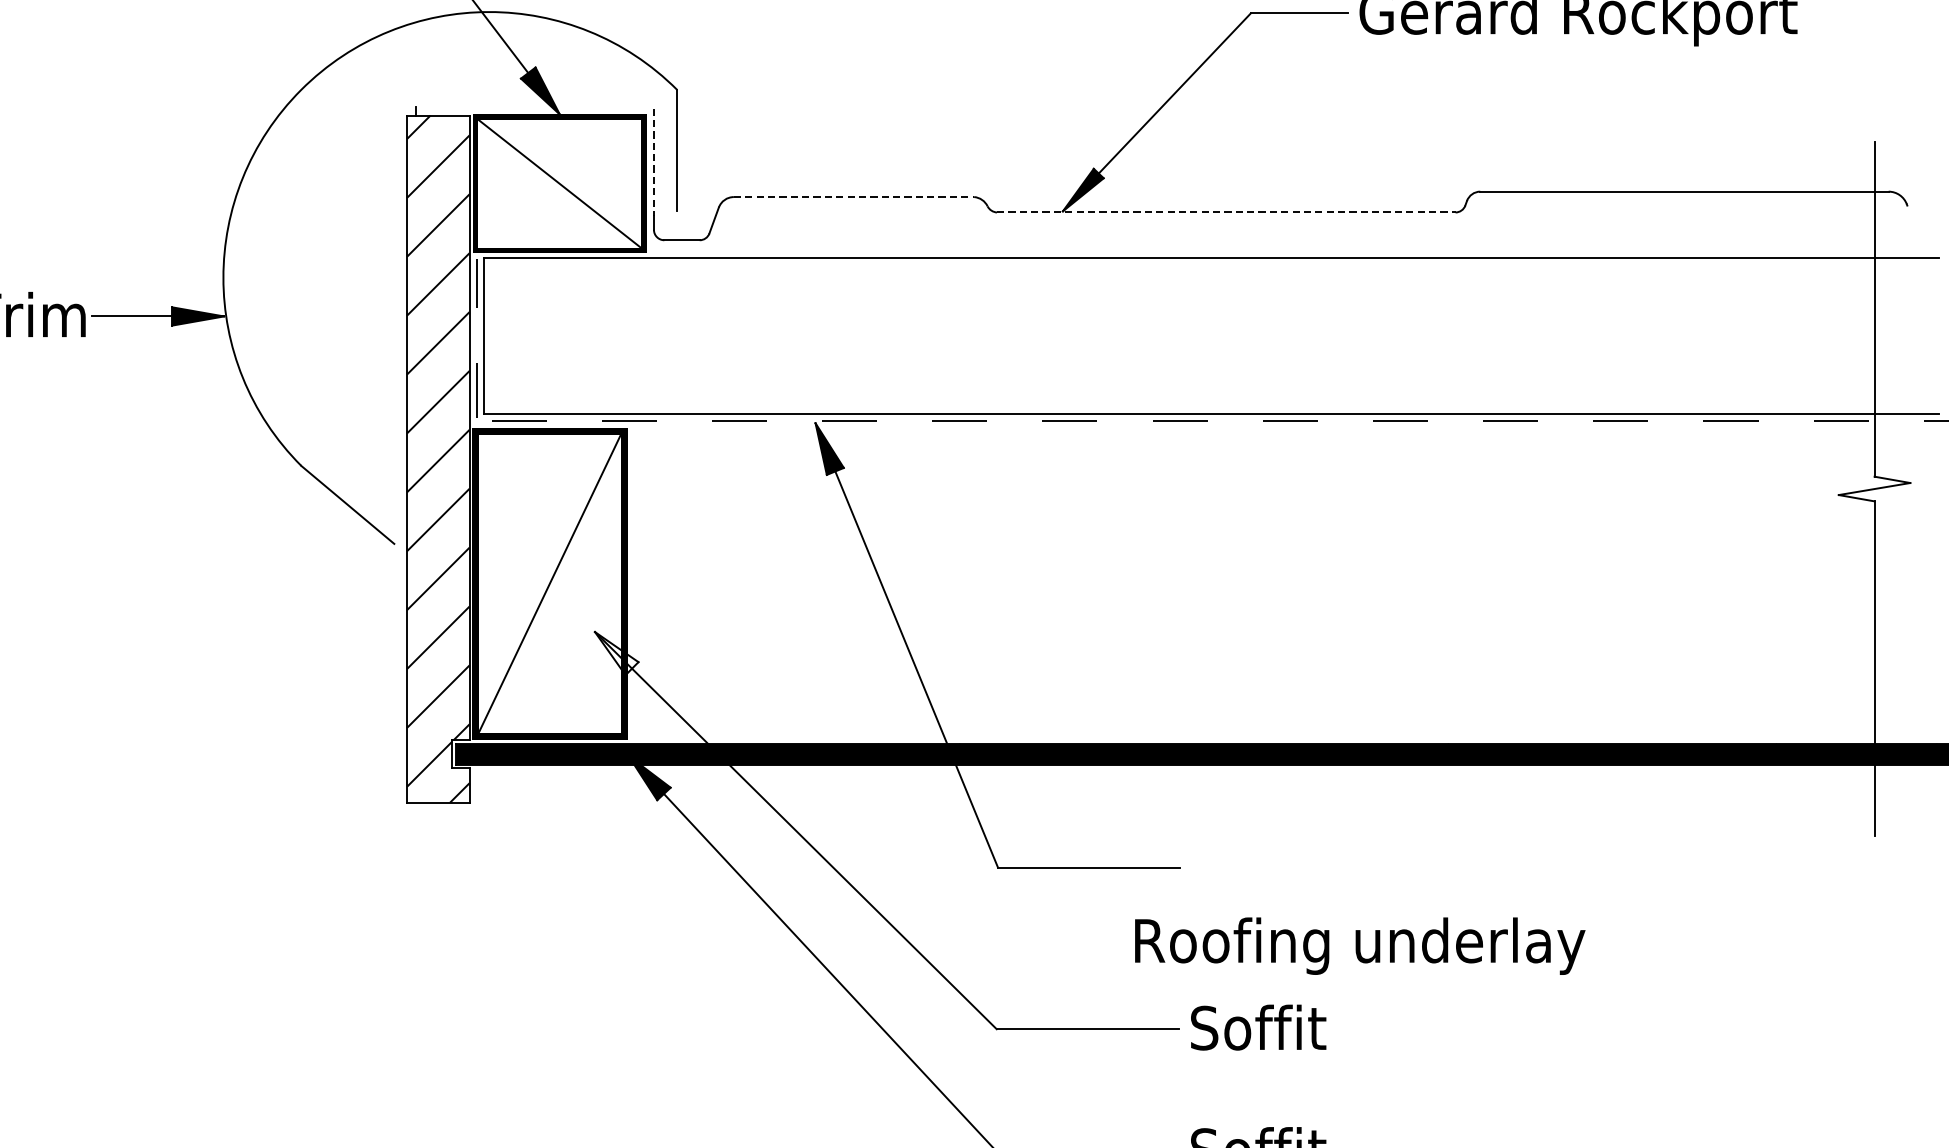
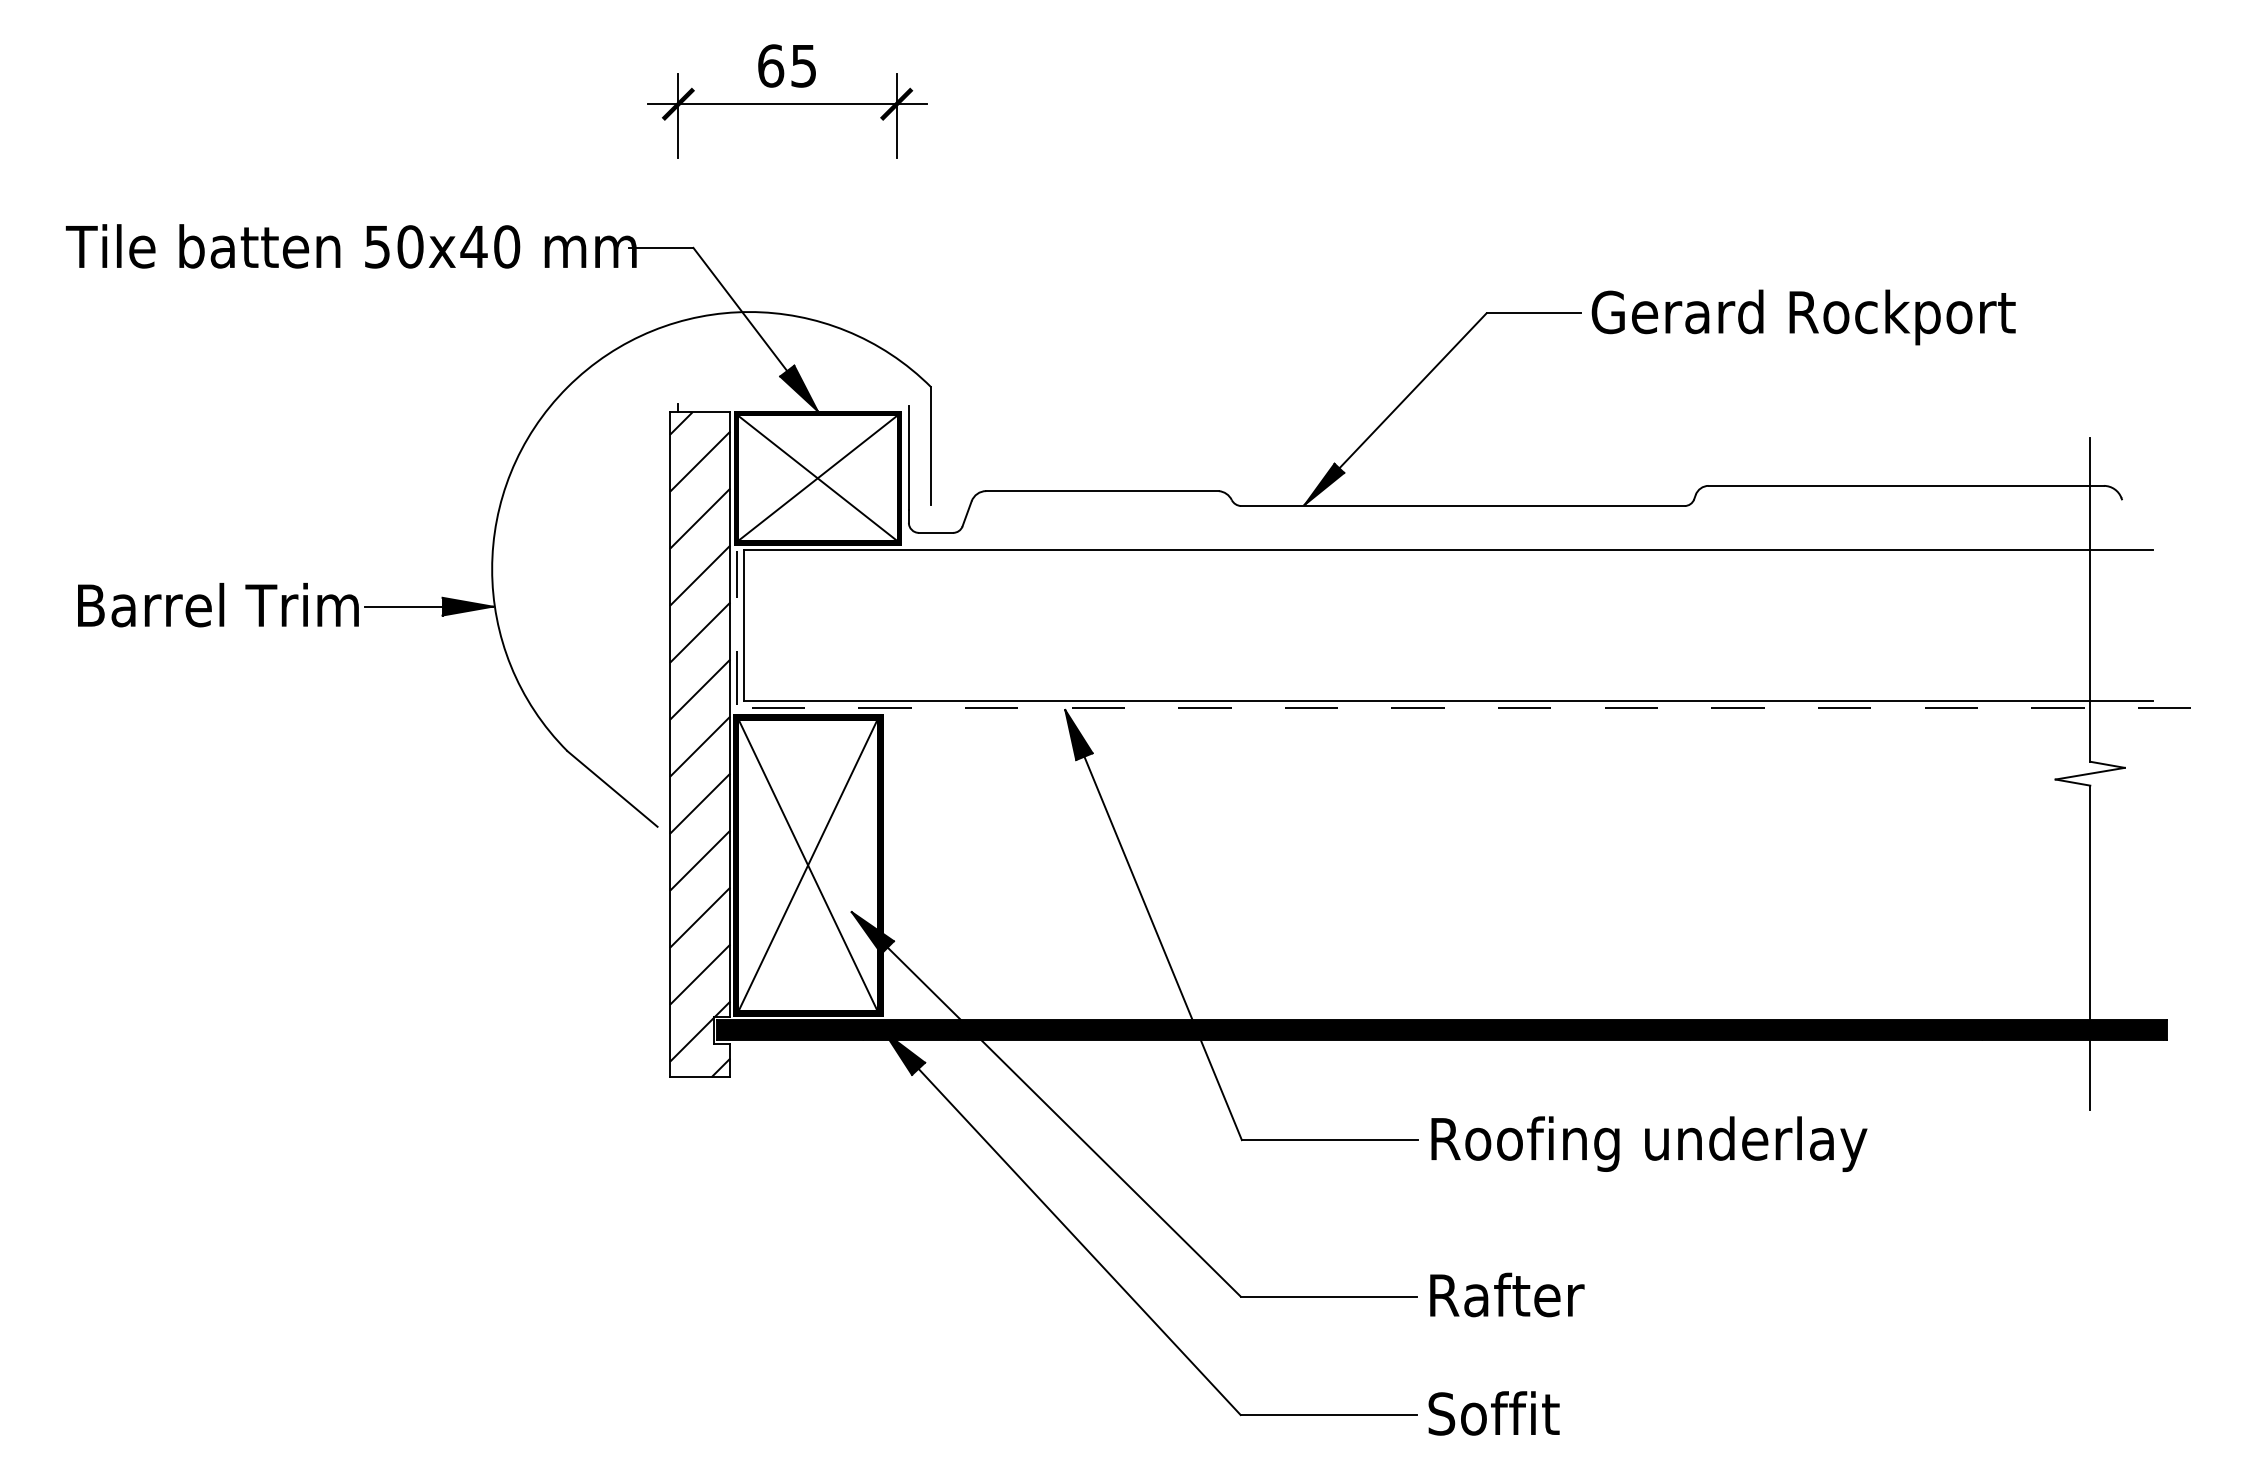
line: (653, 163) -> (908, 458), dashed -> solid
line: (559, 184) -> (817, 478), added
line: (854, 197) -> (1102, 491), dashed -> solid
line: (1225, 212) -> (1462, 506), dashed -> solid
line: (549, 582) -> (807, 864), added
fill: (616, 653) -> (872, 932), added
text: (1360, 945) -> (1649, 1143), moved
text: (1271, 1027) -> (1506, 1294), Soffit -> Rafter

